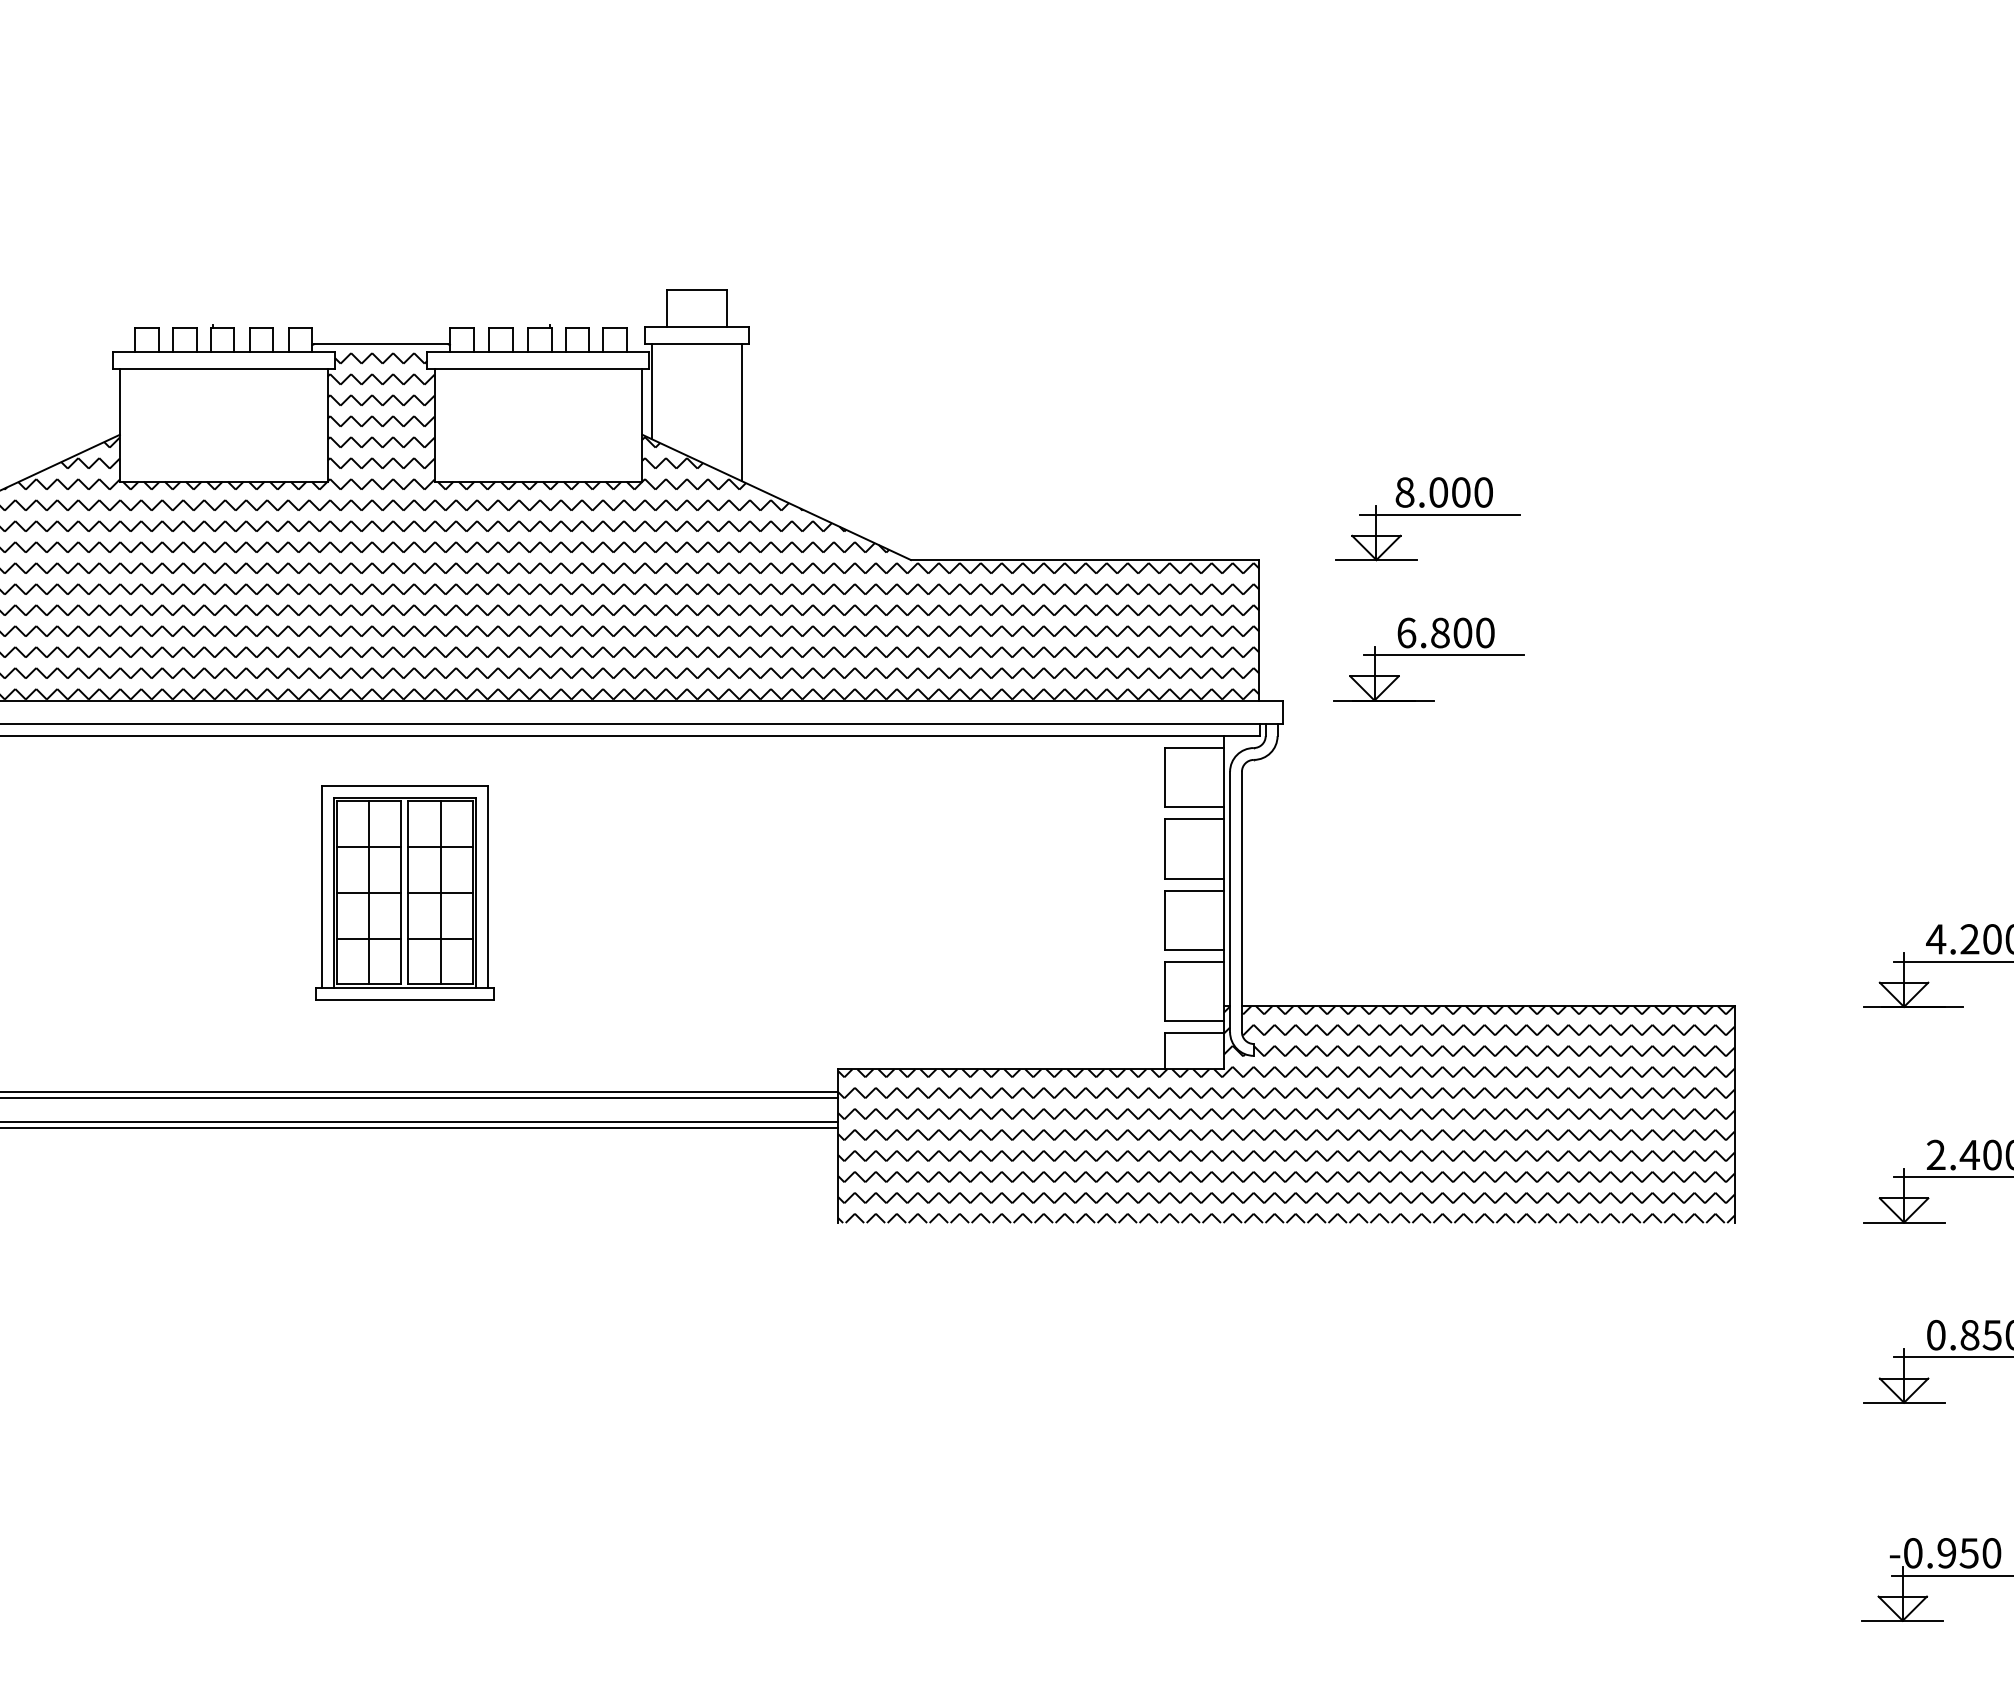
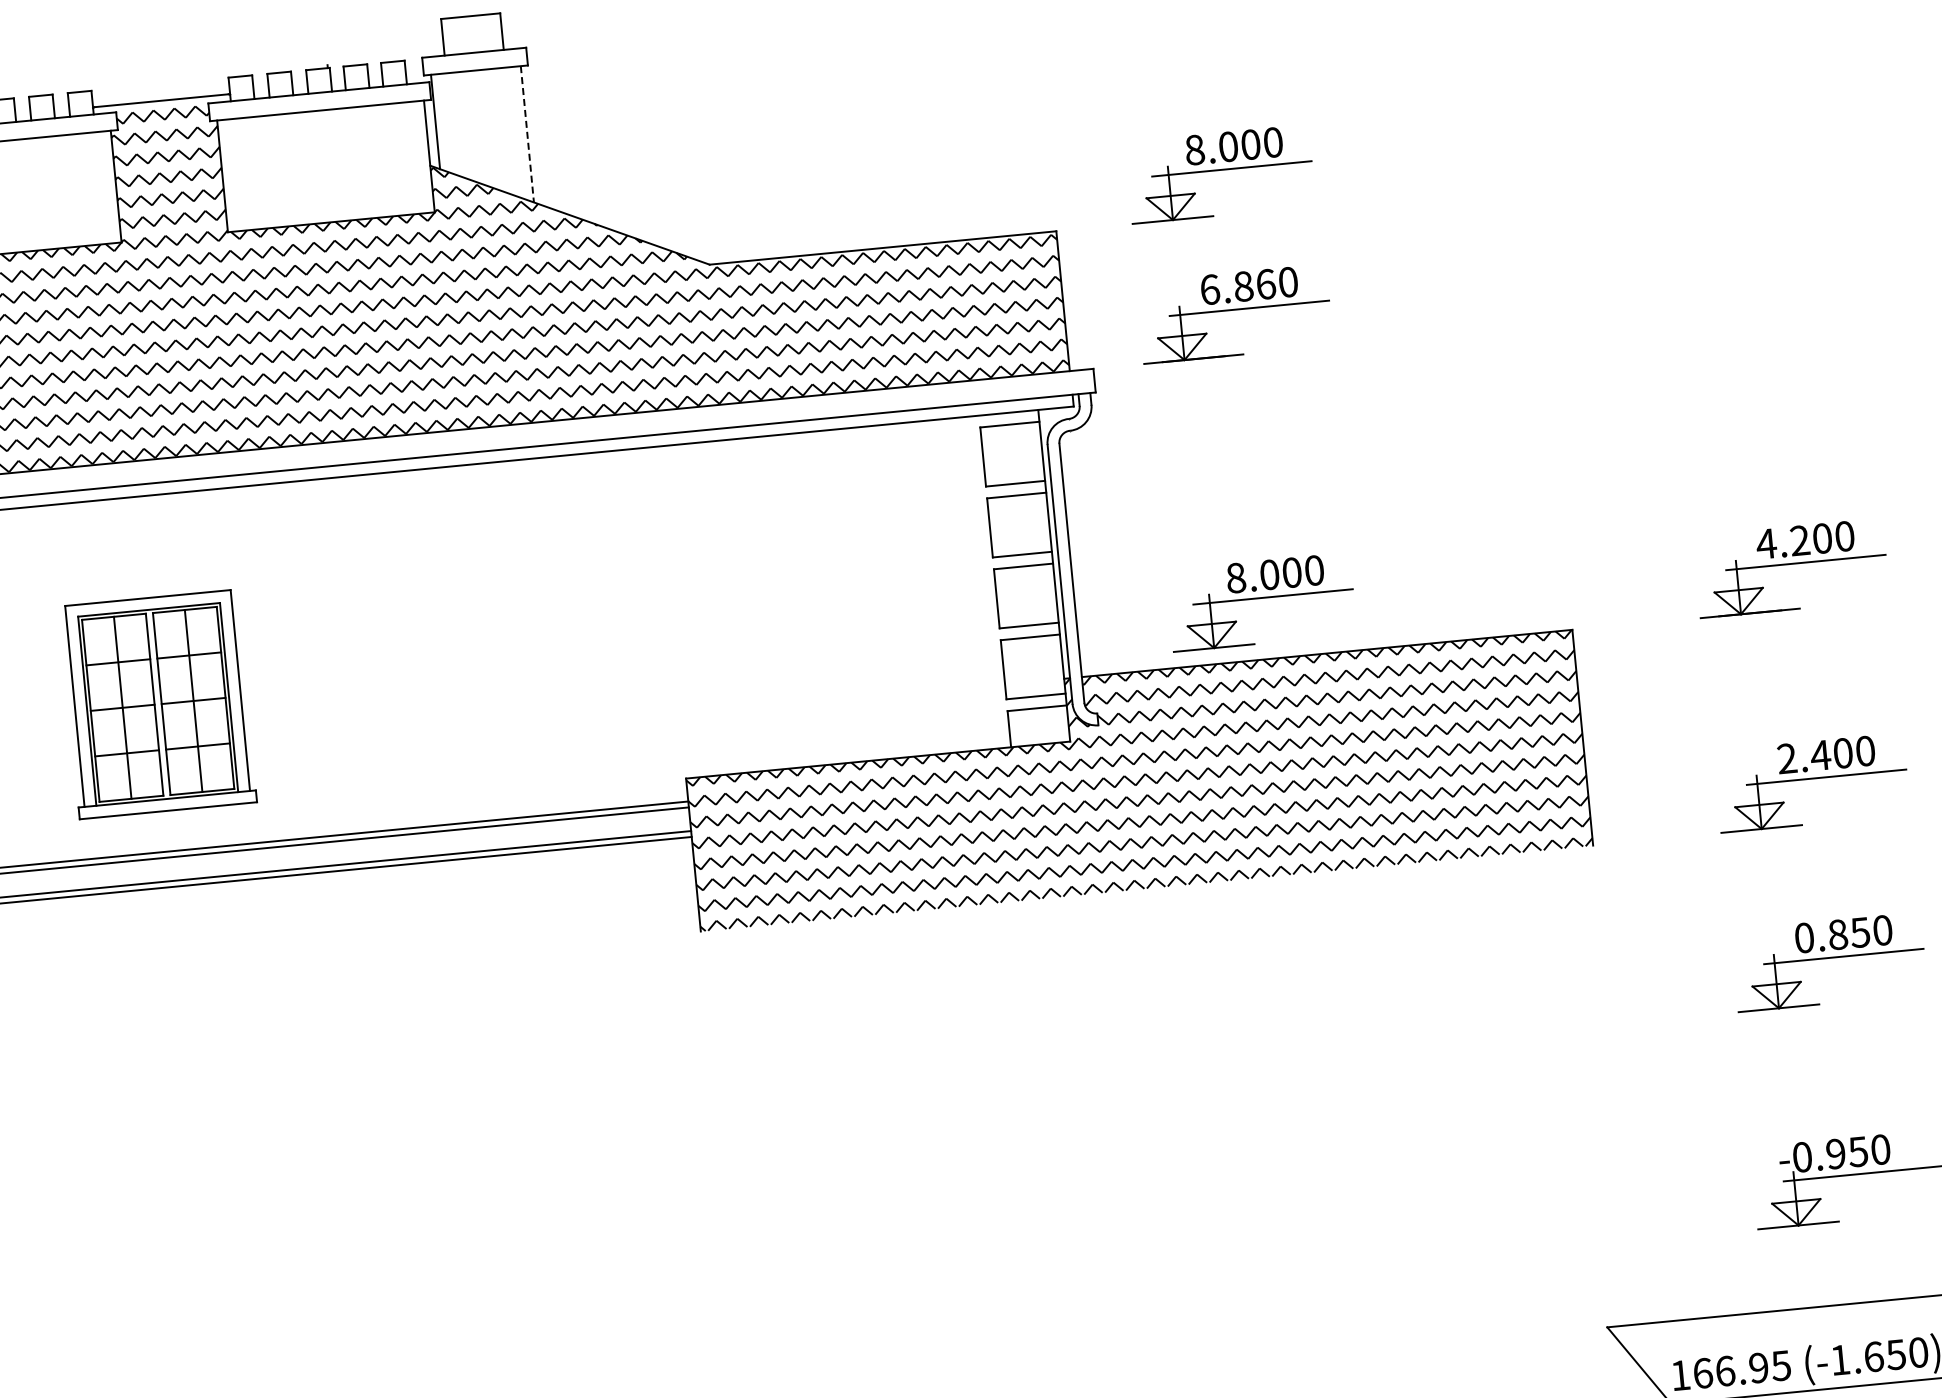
line: (742, 413) -> (527, 134), solid -> dashed
text: (1462, 632) -> (1265, 283), 6.800 -> 6.860
part: (404, 892) -> (157, 704), moved
part: (1427, 949) -> (1261, 602), added

